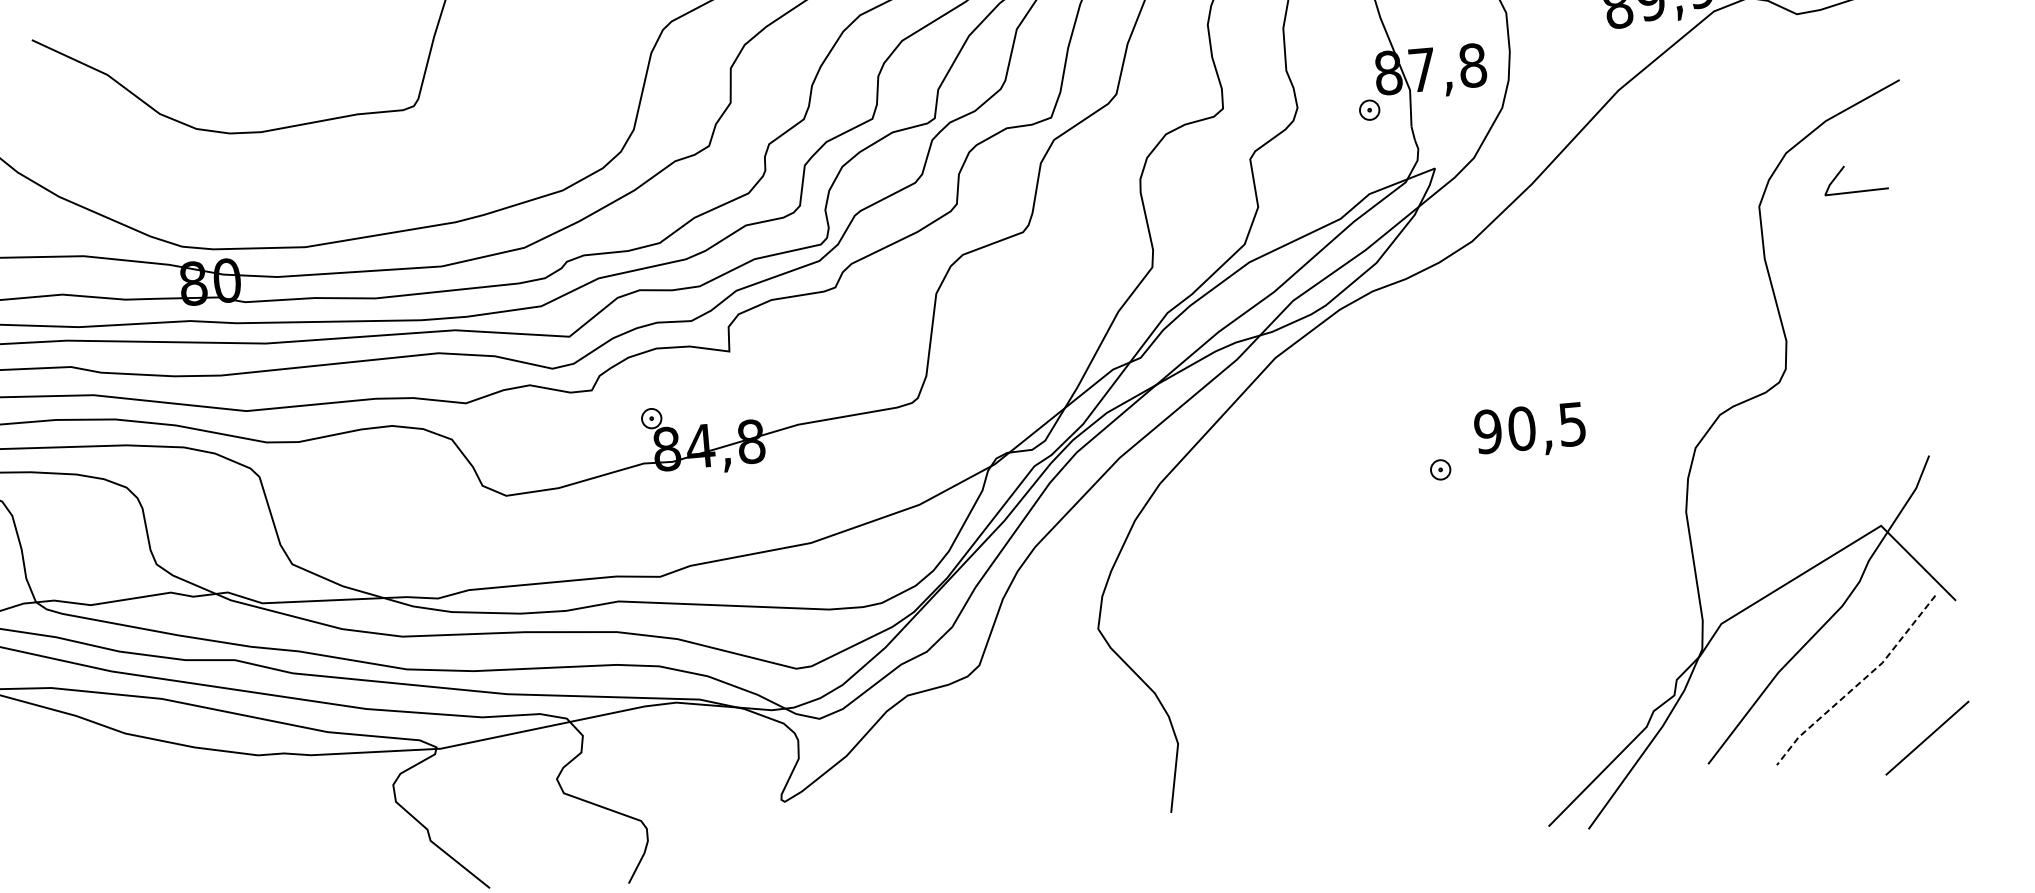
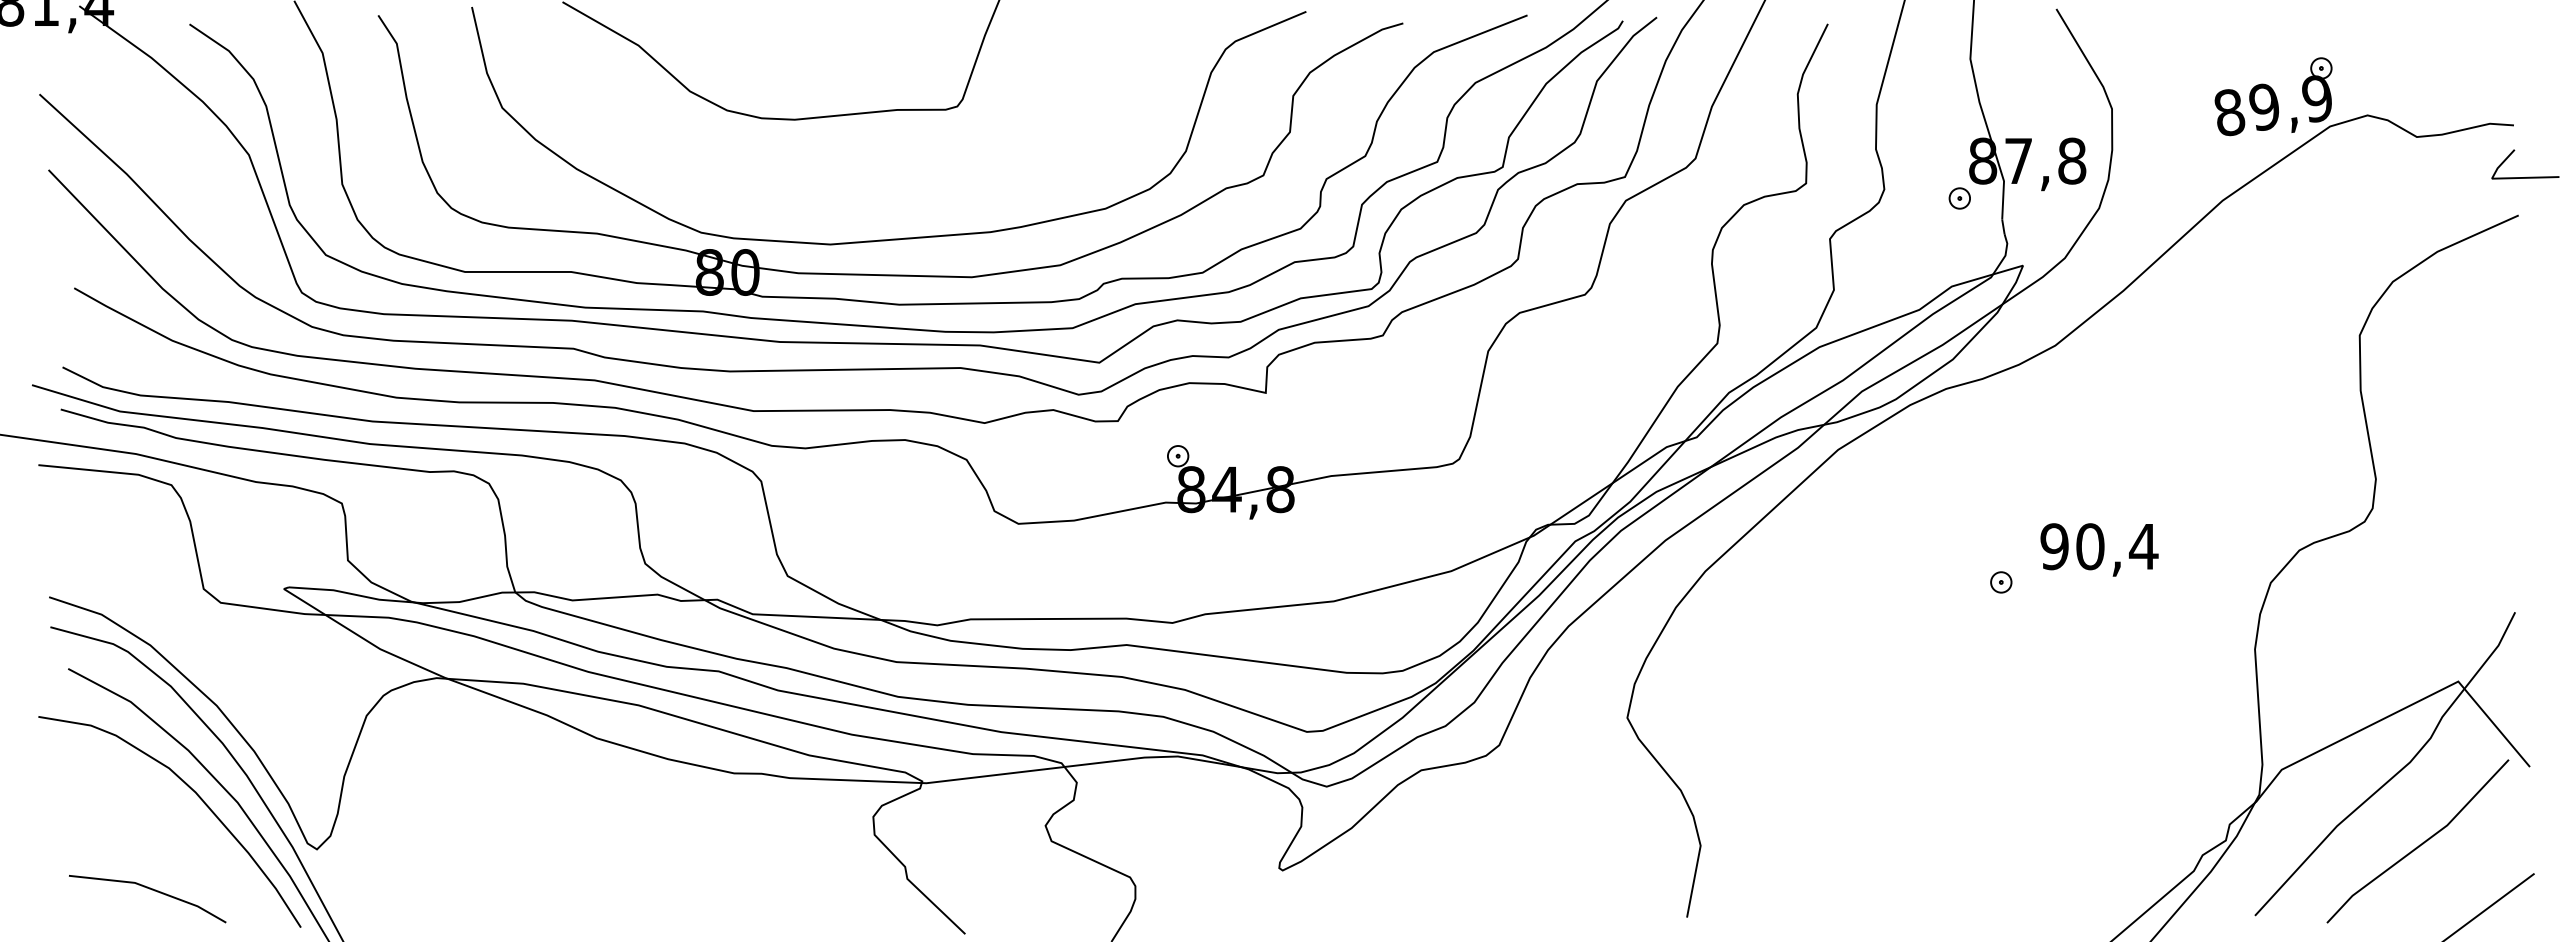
line: (1858, 190) -> (2527, 176), moved
text: (1572, 425) -> (2143, 547), 90,5 -> 90,4
line: (1858, 683) -> (2420, 844), dashed -> solid

